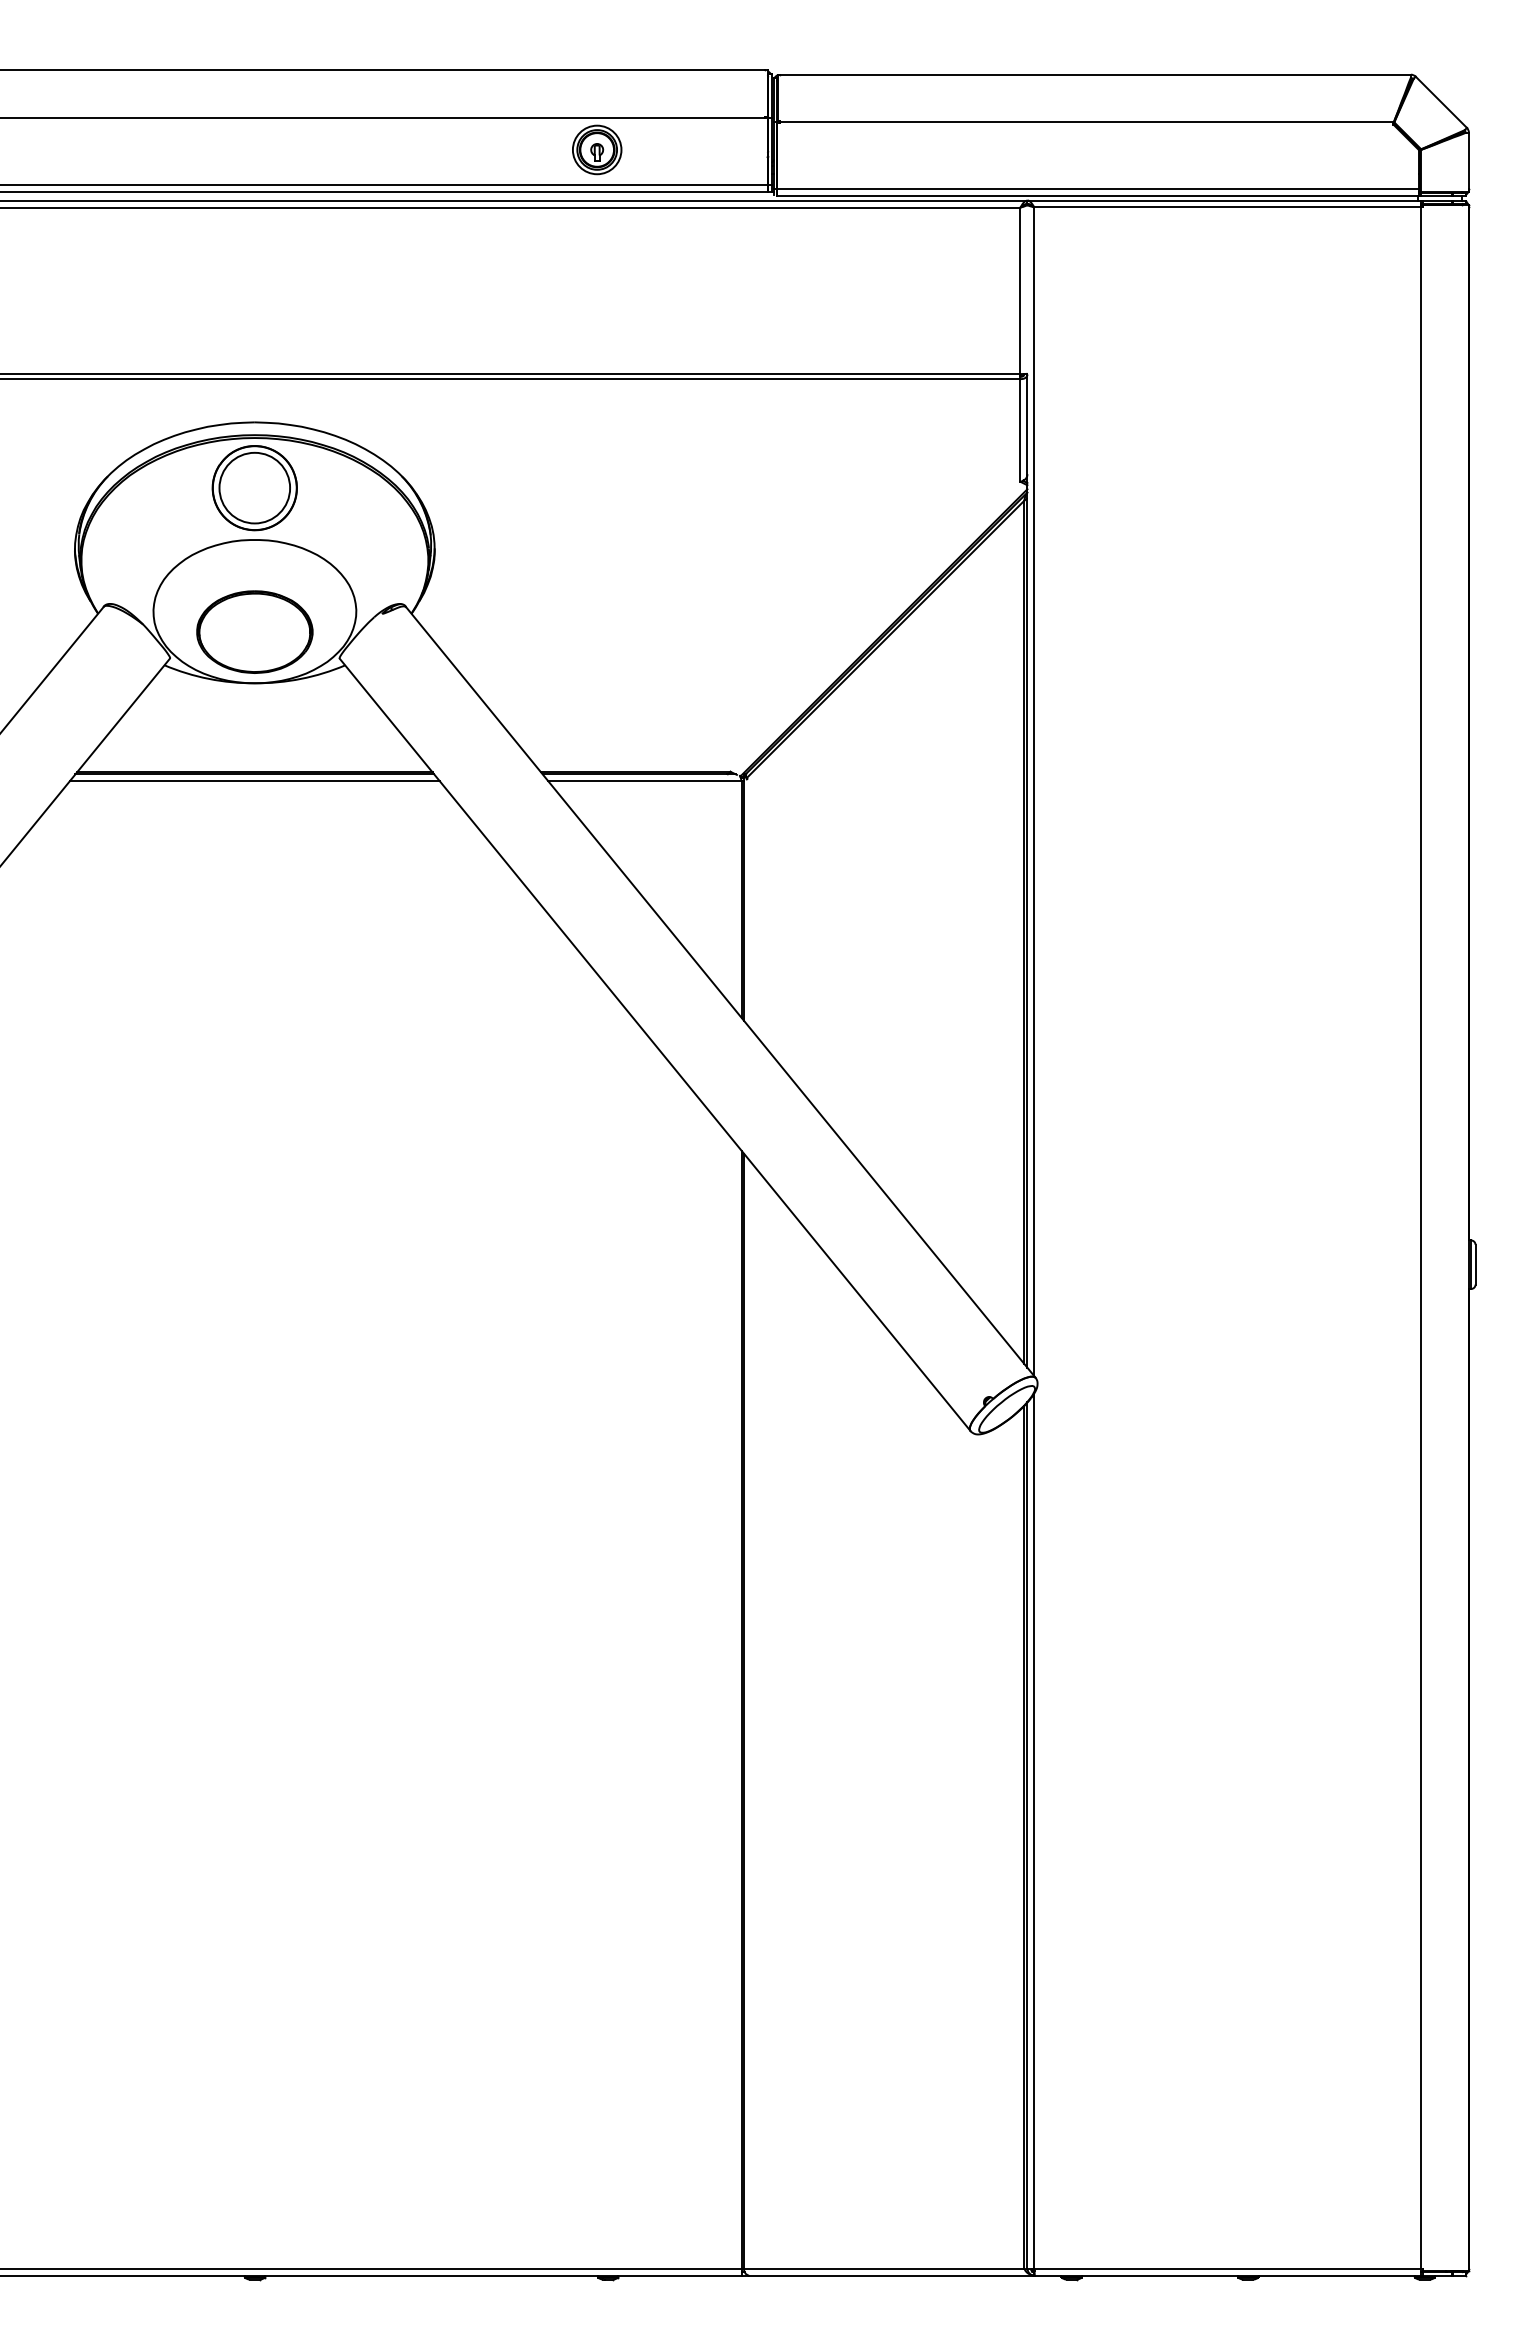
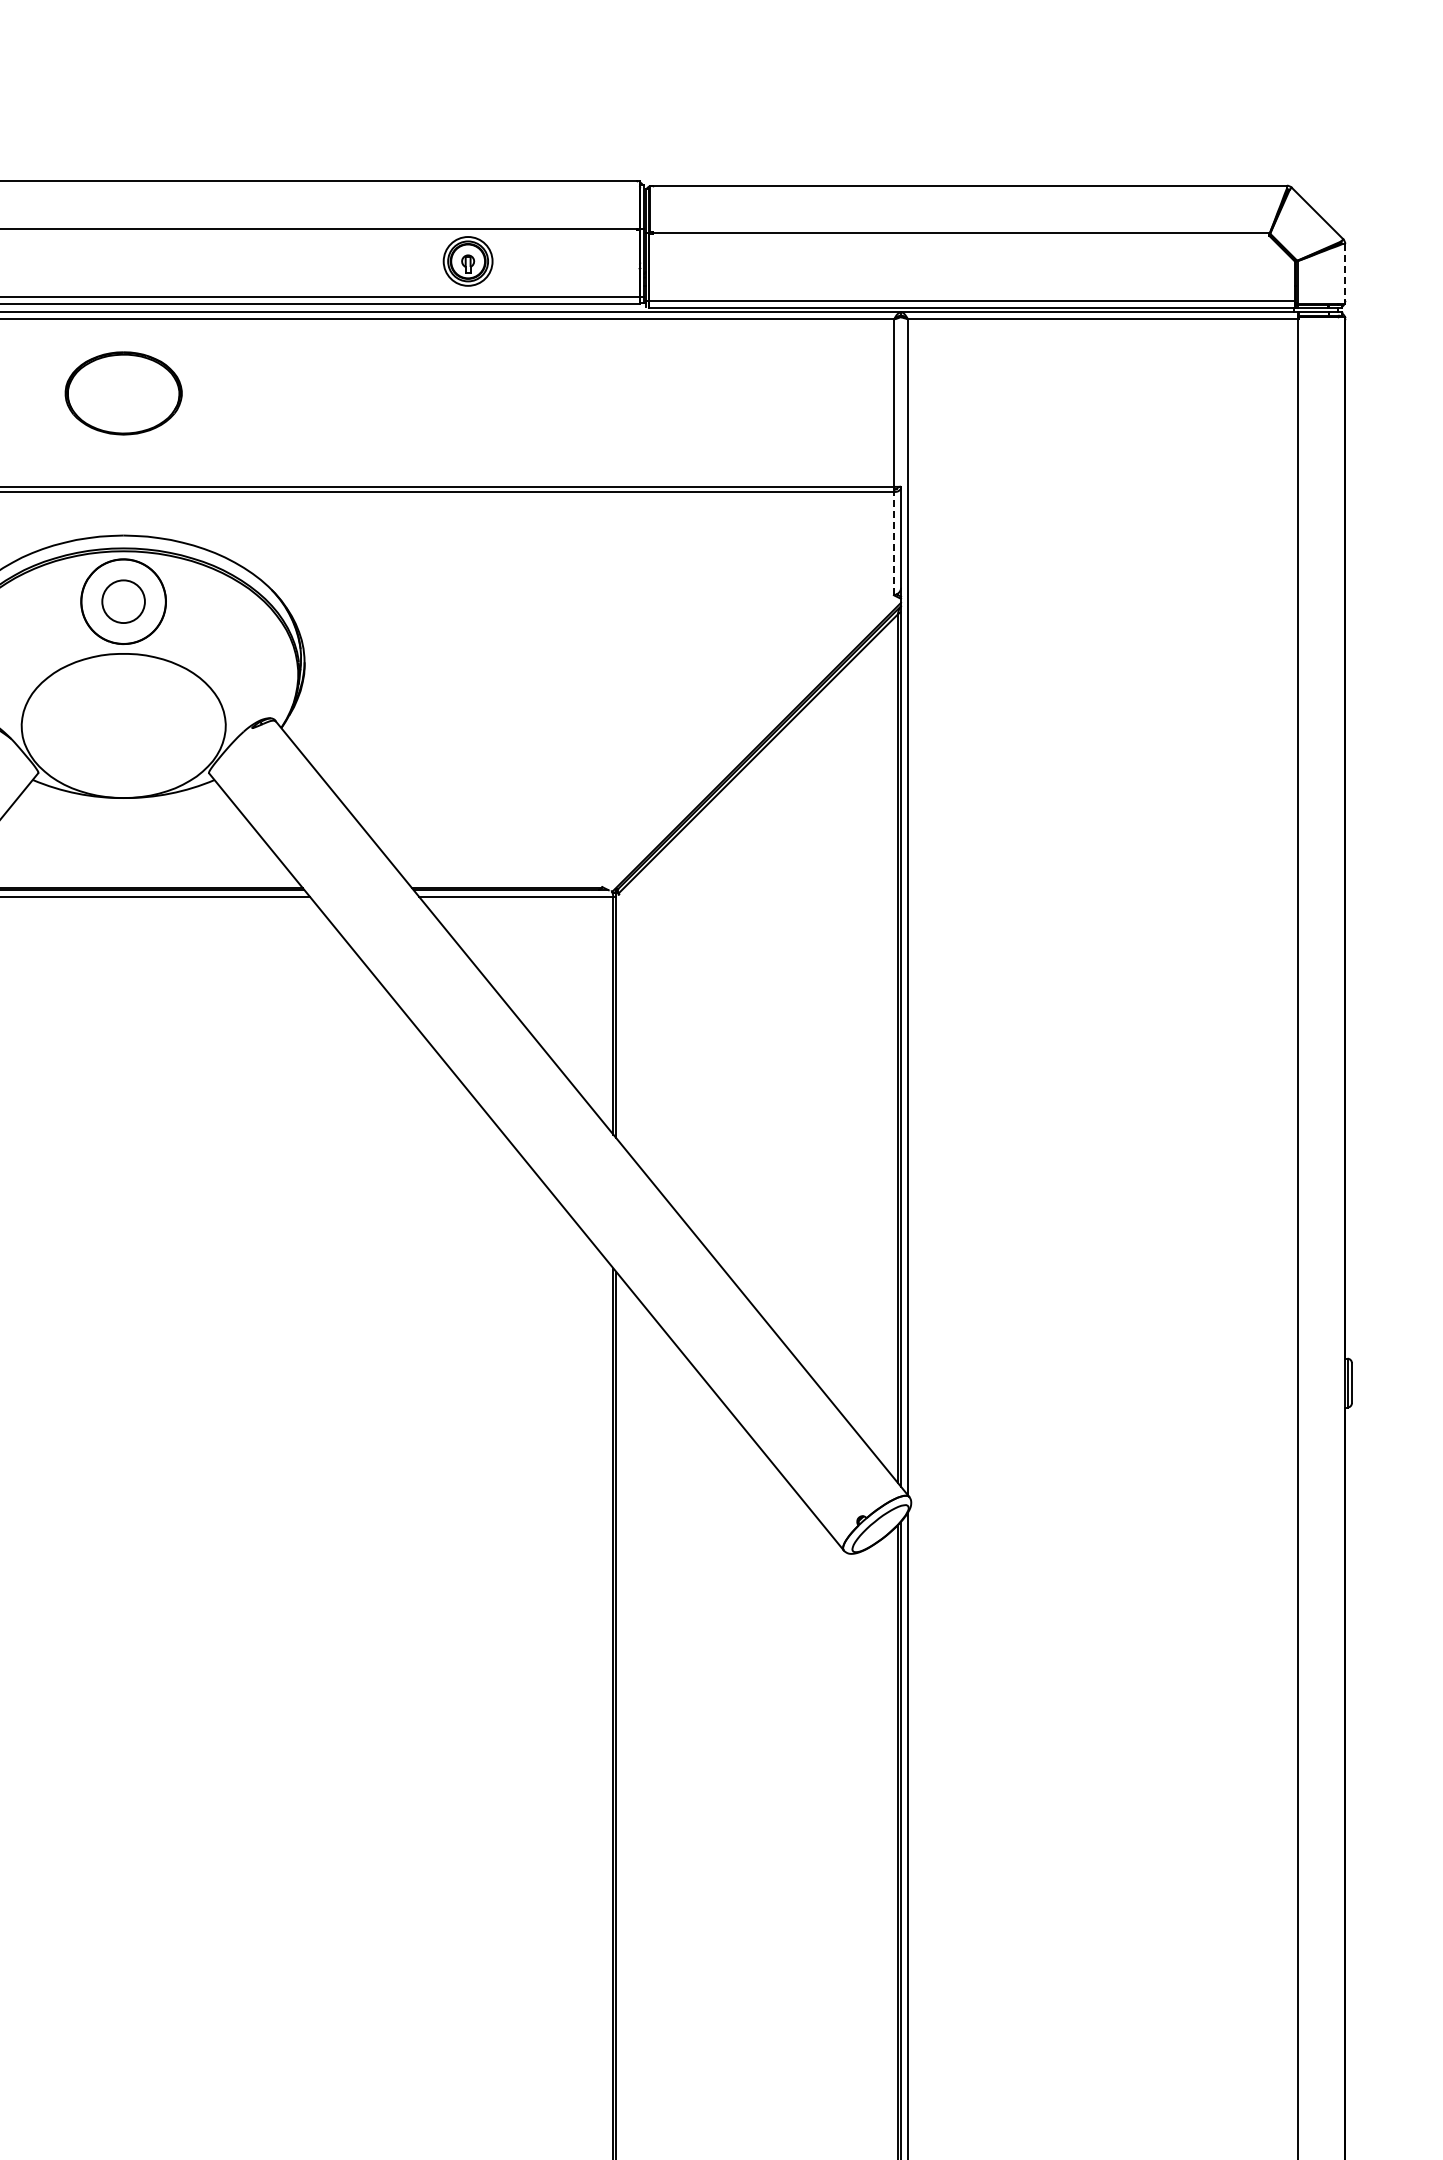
line: (1468, 161) -> (1344, 273), solid -> dashed
line: (1020, 429) -> (894, 542), solid -> dashed
circle: (254, 487) -> (123, 601), size x0.6
part: (254, 631) -> (123, 392), moved

